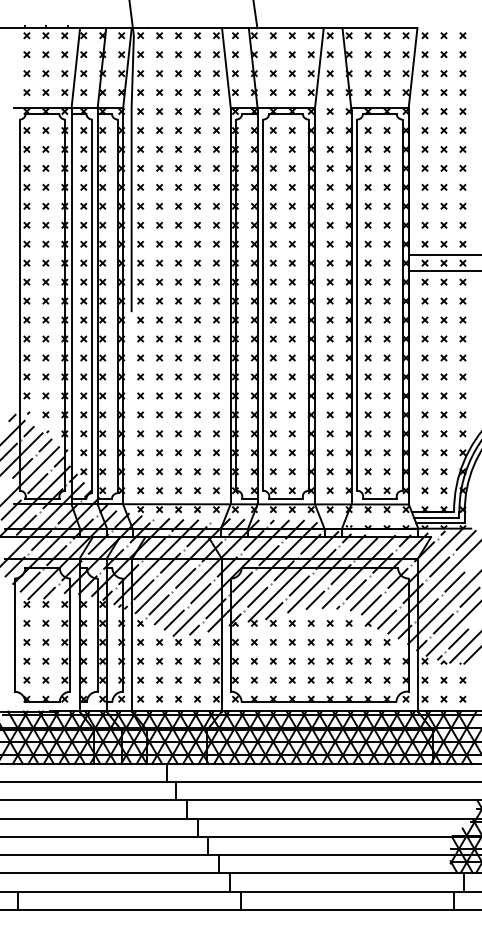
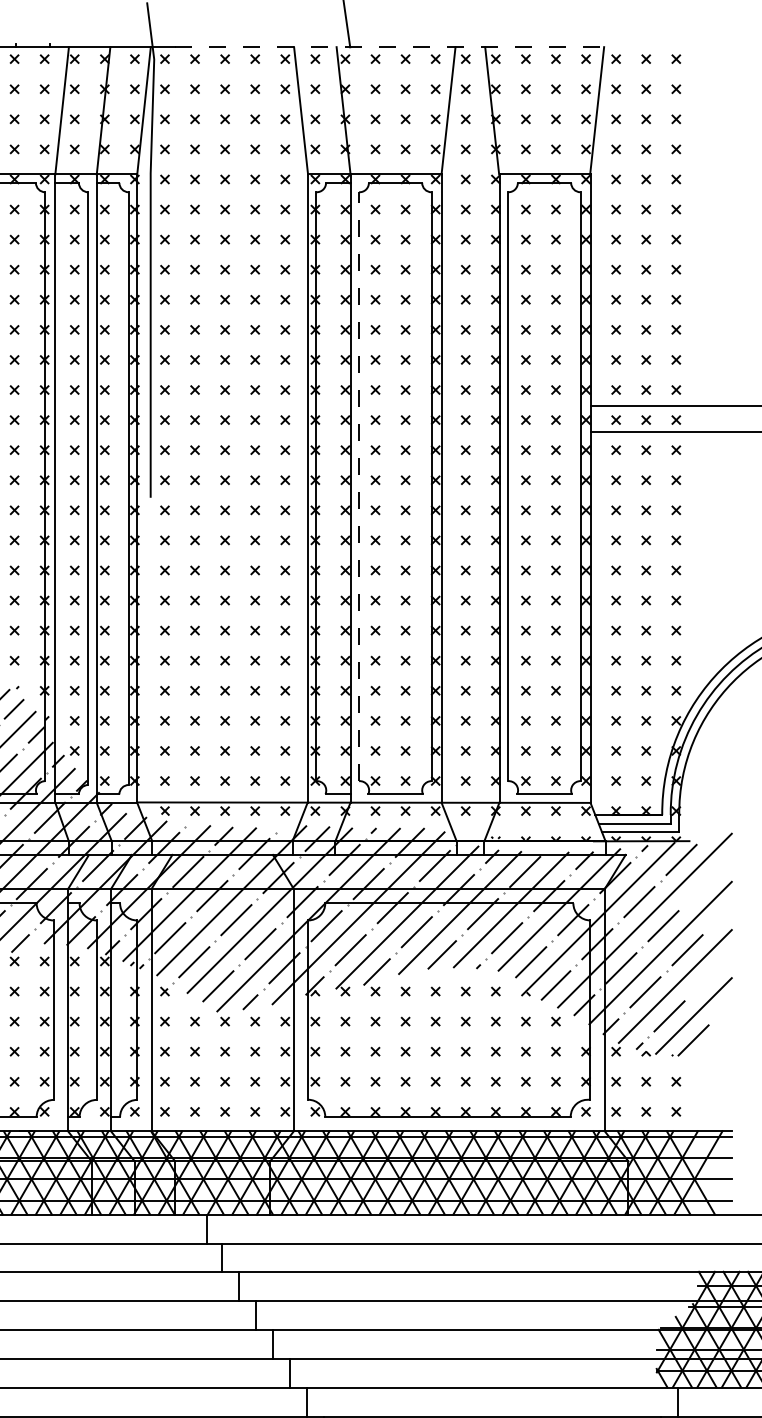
line: (282, 28) -> (390, 47), solid -> dashed
line: (262, 305) -> (358, 487), solid -> dashed

